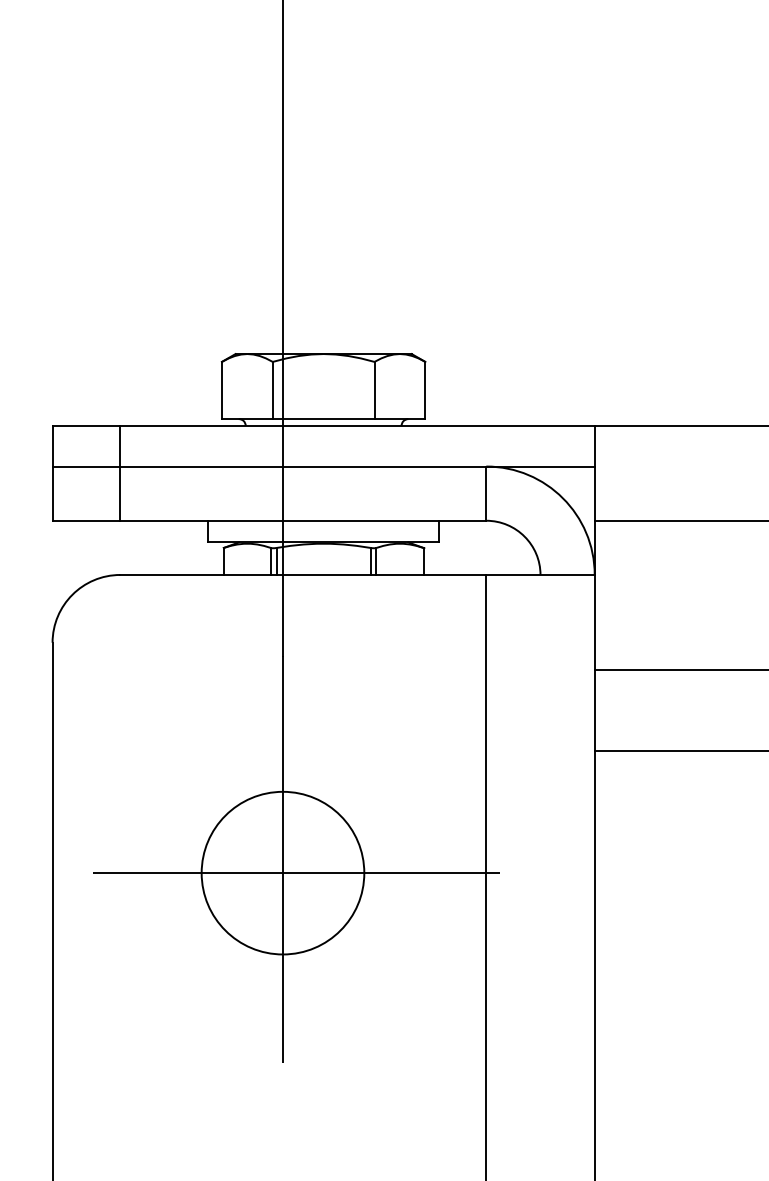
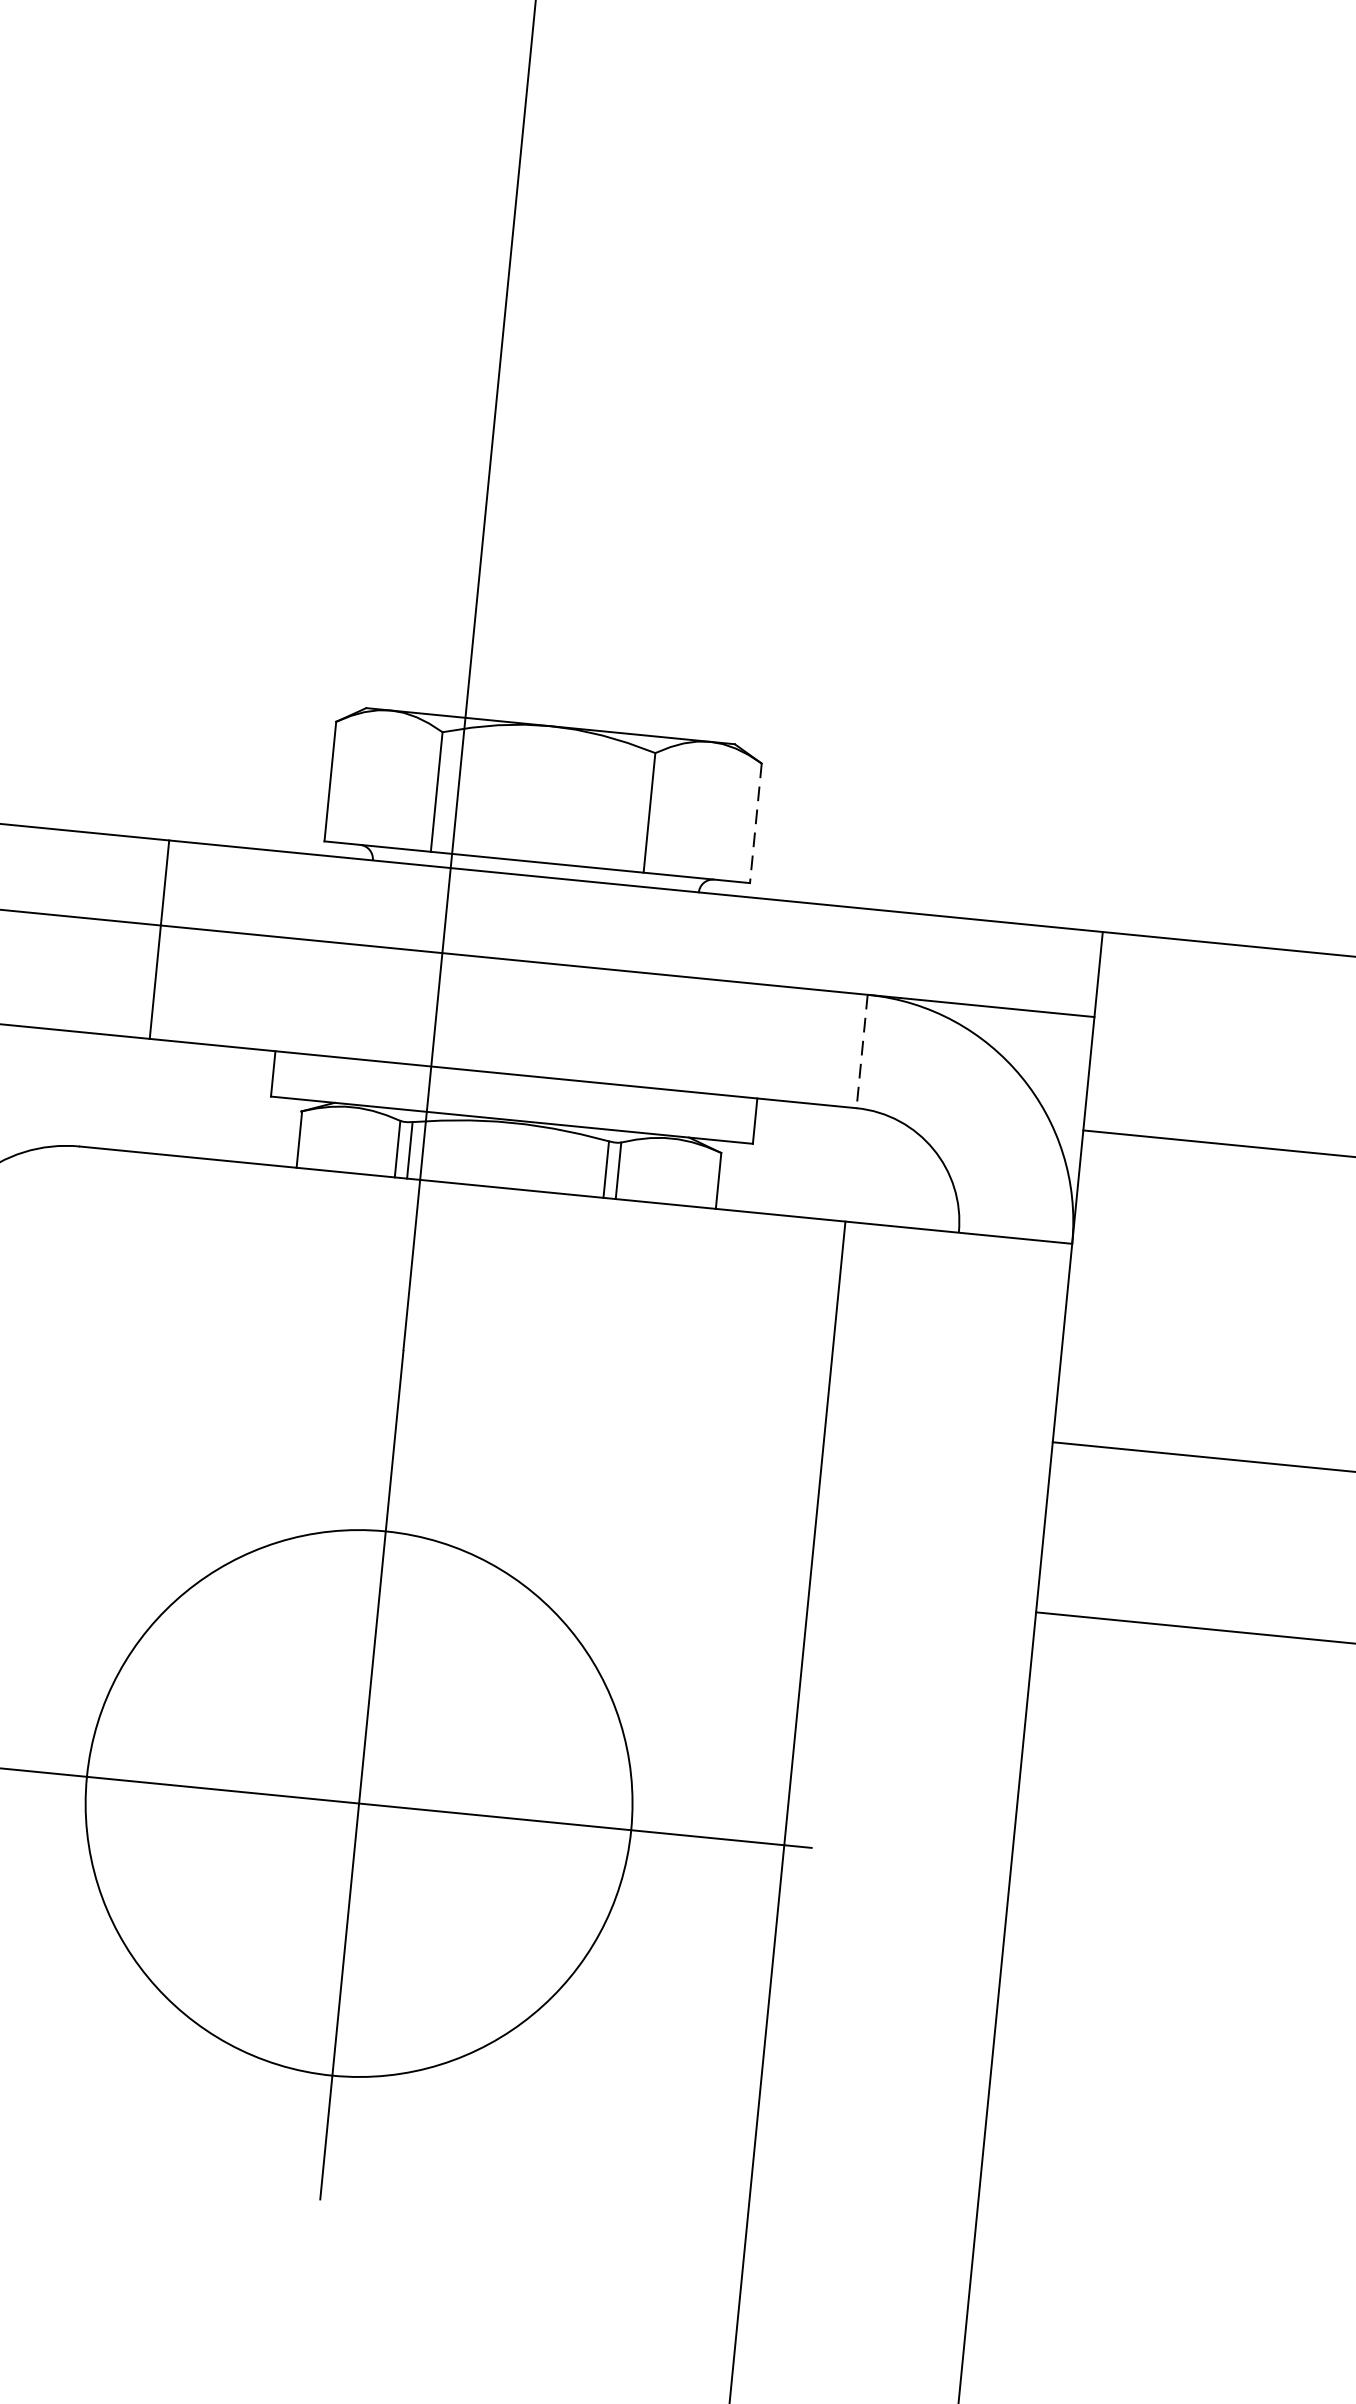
line: (425, 390) -> (756, 823), solid -> dashed
line: (120, 472) -> (159, 938), moved
line: (486, 494) -> (862, 1053), solid -> dashed
circle: (282, 872) -> (358, 1802), size x1.6

